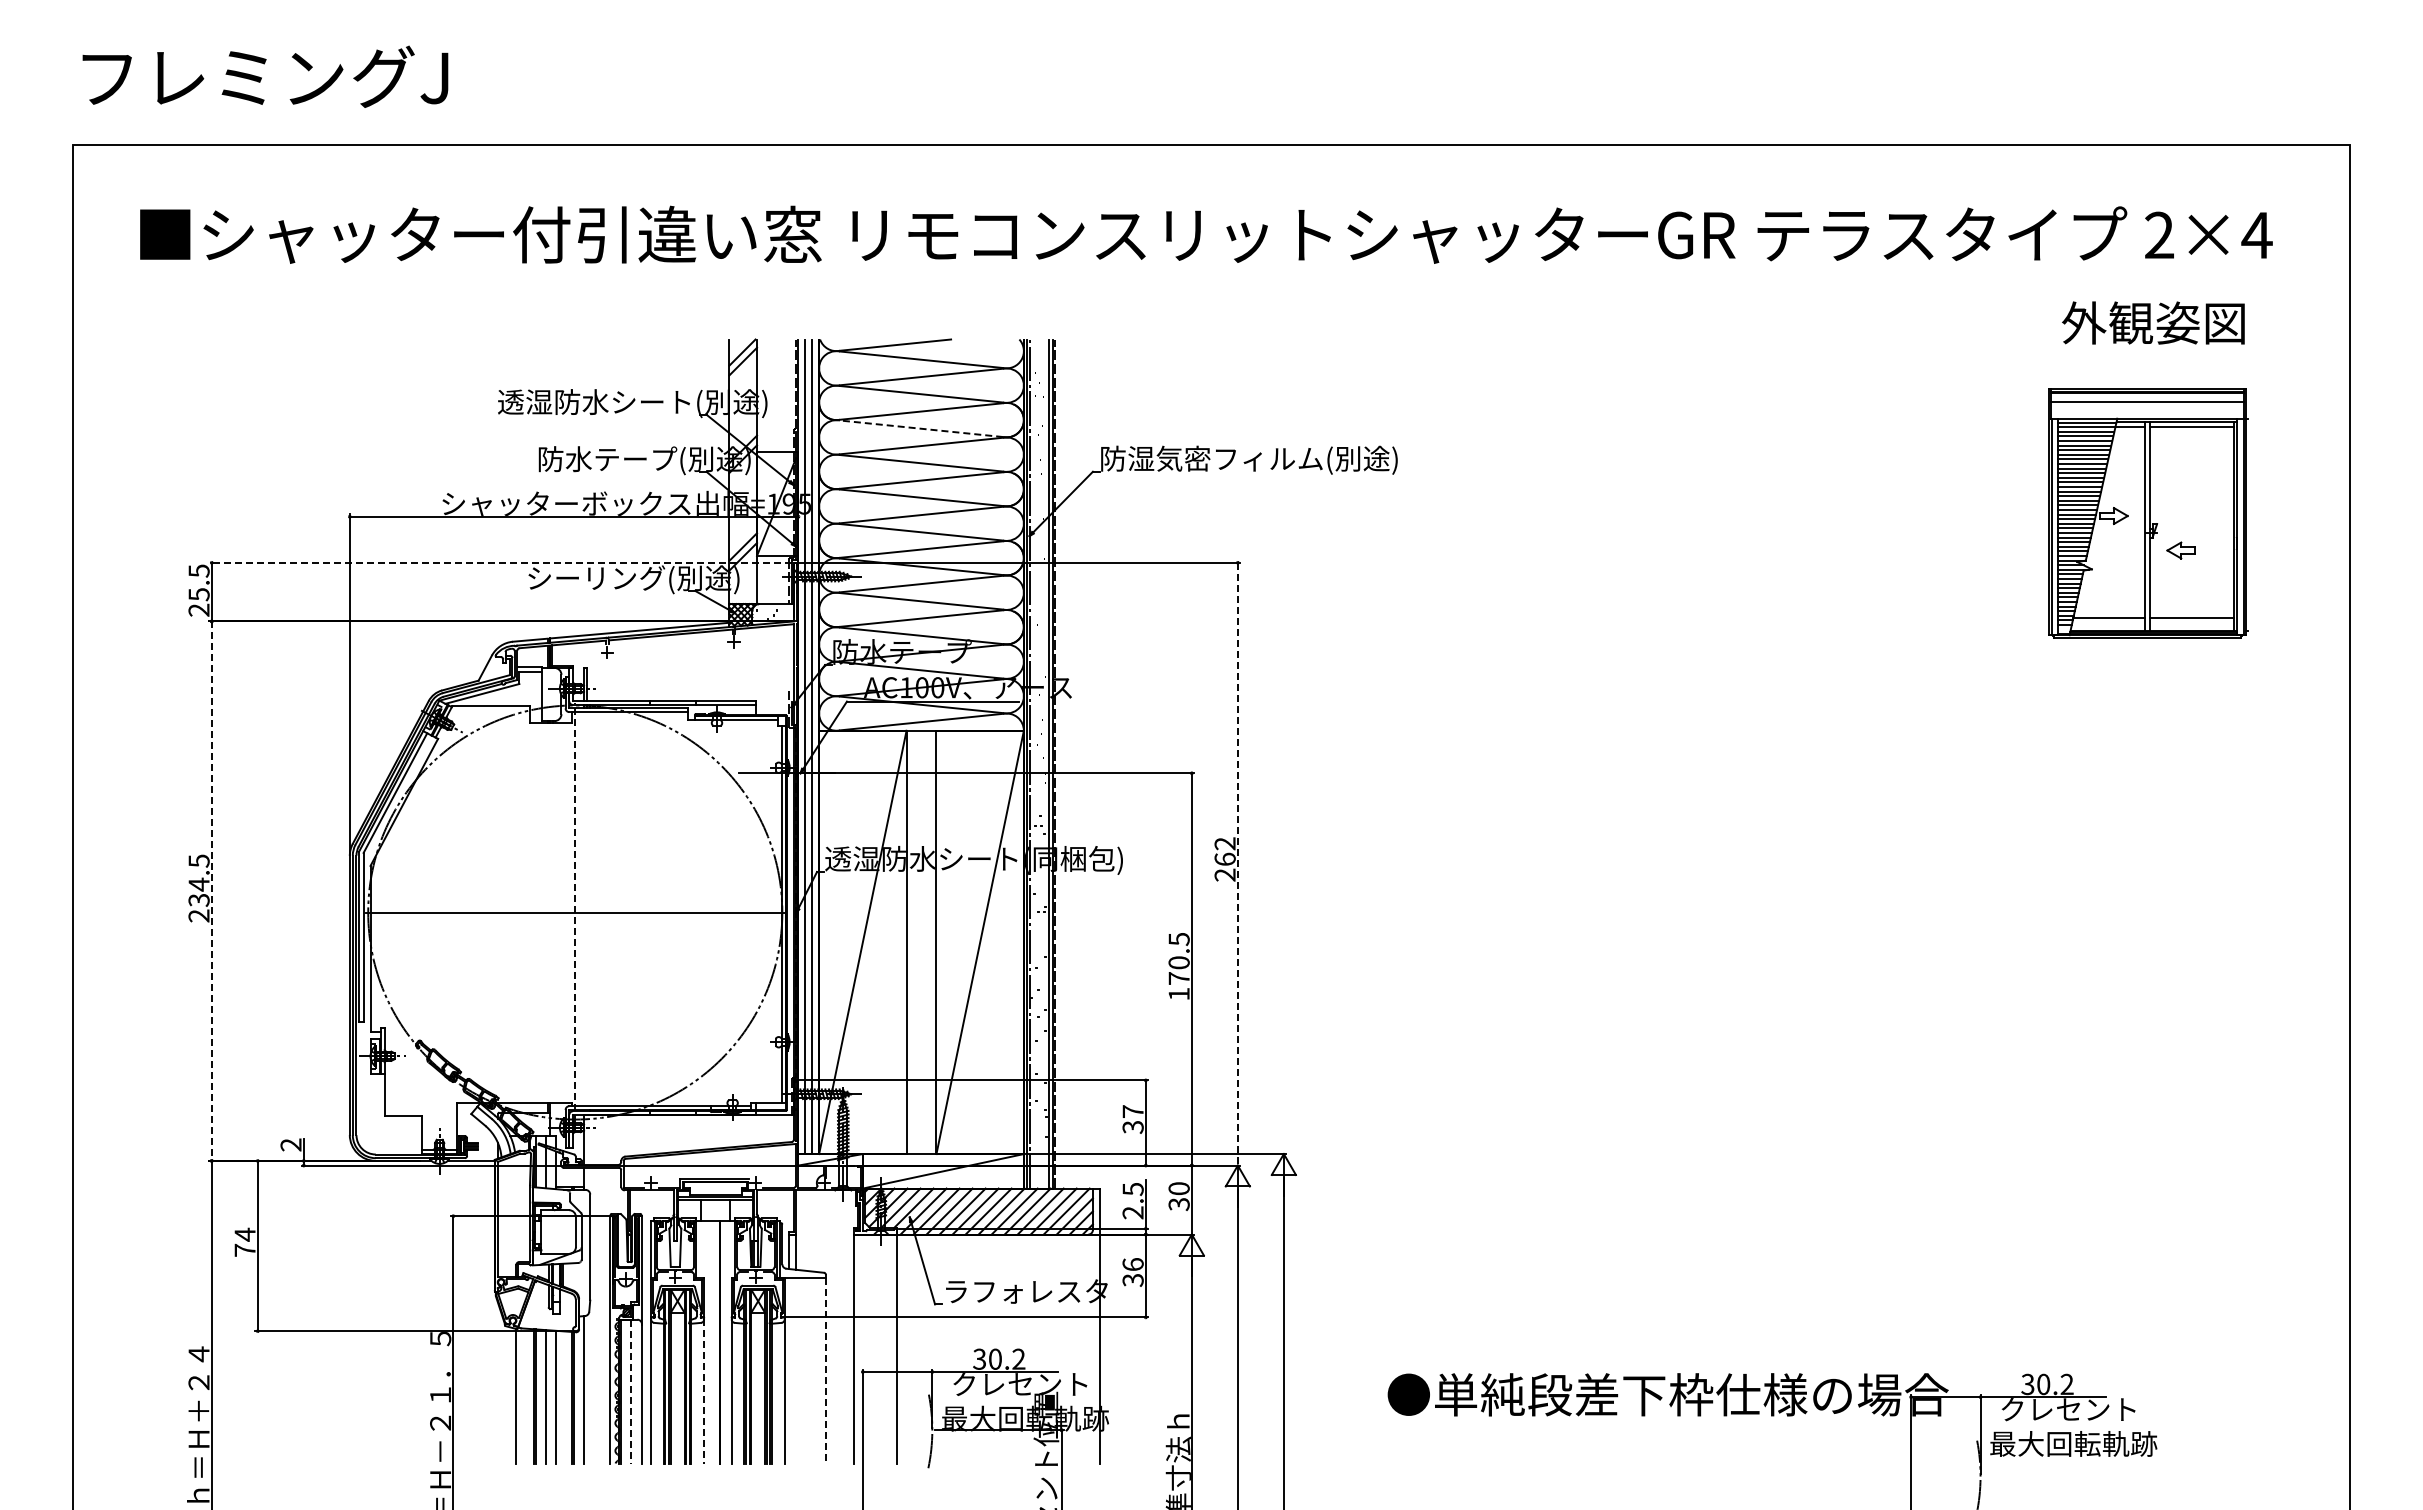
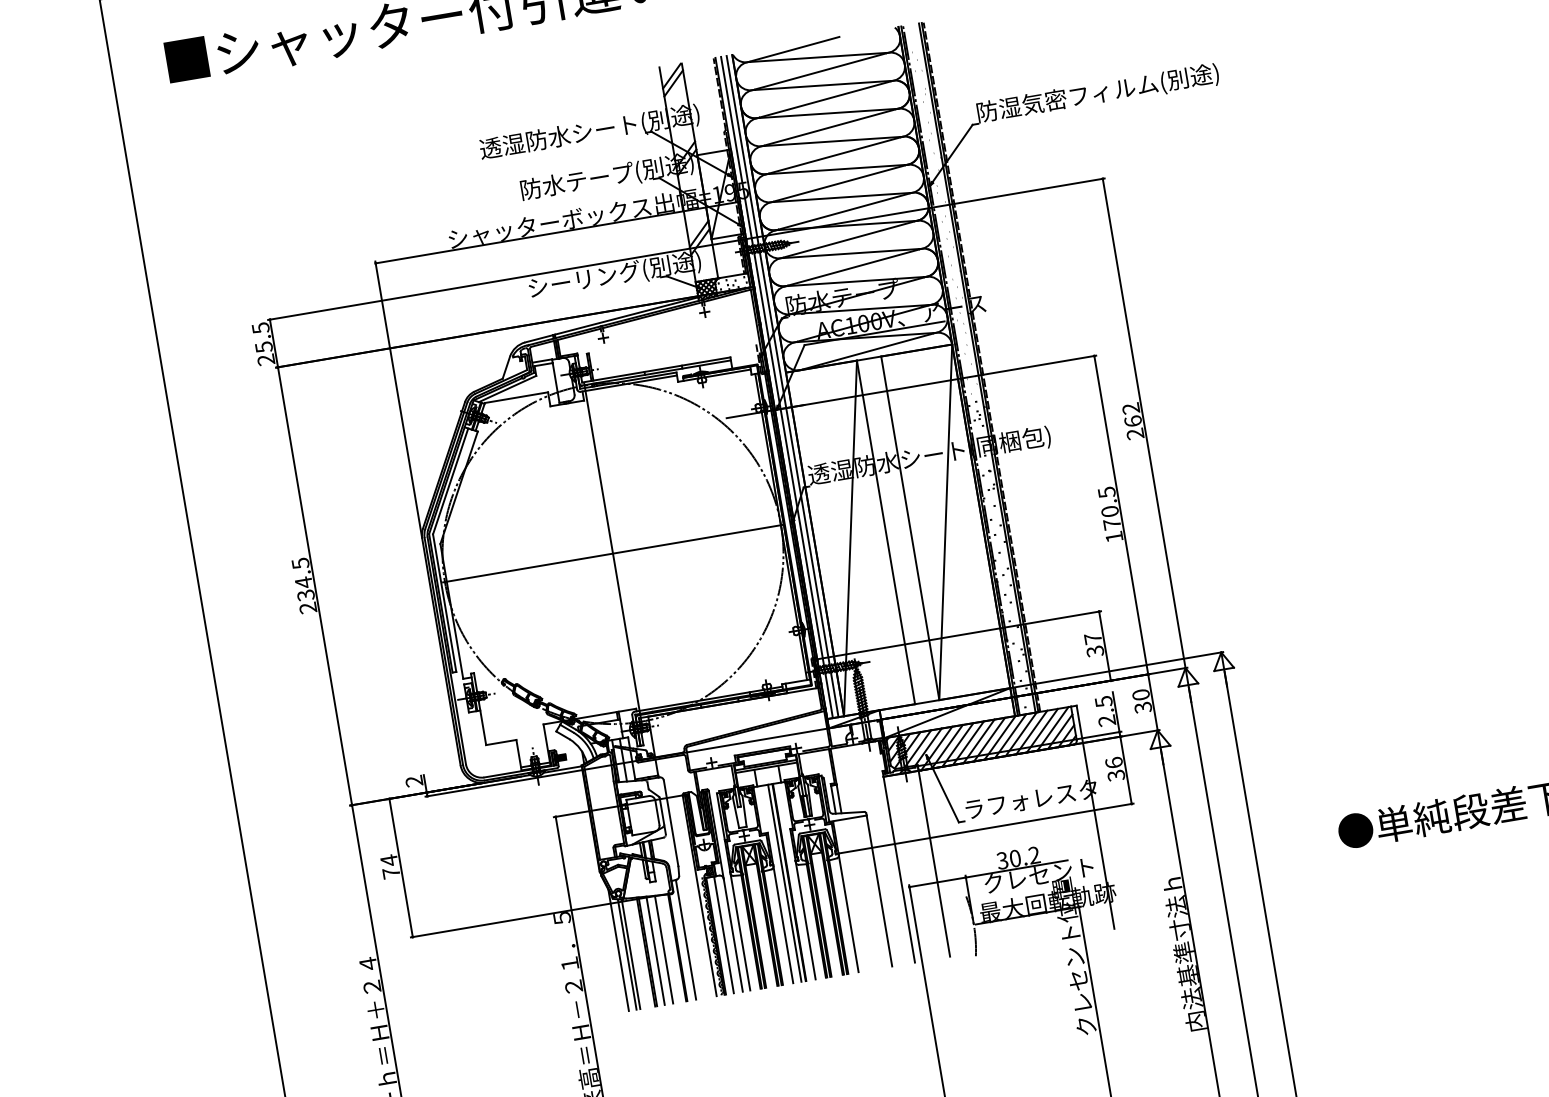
line: (921, 428) -> (827, 113), dashed -> solid
line: (500, 562) -> (504, 279), dashed -> solid
line: (1237, 864) -> (1143, 423), dashed -> solid
line: (211, 891) -> (314, 586), dashed -> solid
line: (575, 912) -> (613, 553), dashed -> solid
line: (714, 1341) -> (784, 882), added
line: (826, 1370) -> (879, 890), dashed -> solid
line: (501, 1388) -> (618, 950), added
line: (630, 1391) -> (723, 934), dashed -> solid
line: (704, 1391) -> (783, 924), dashed -> solid
line: (511, 1395) -> (627, 954), added

